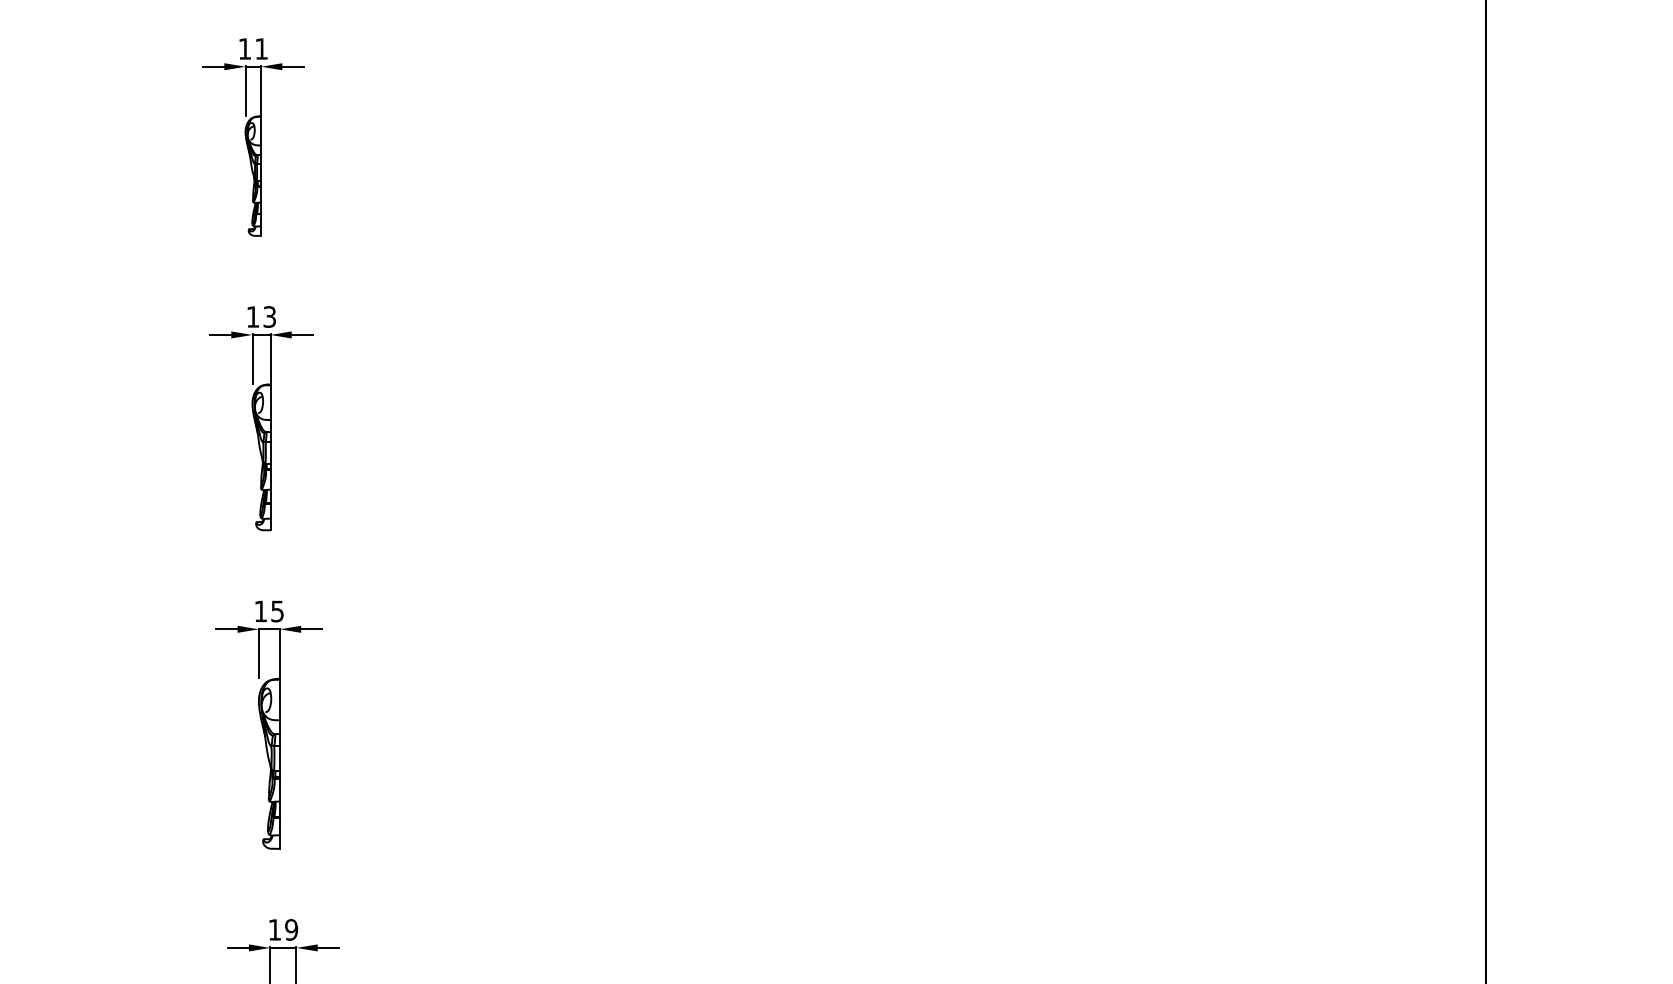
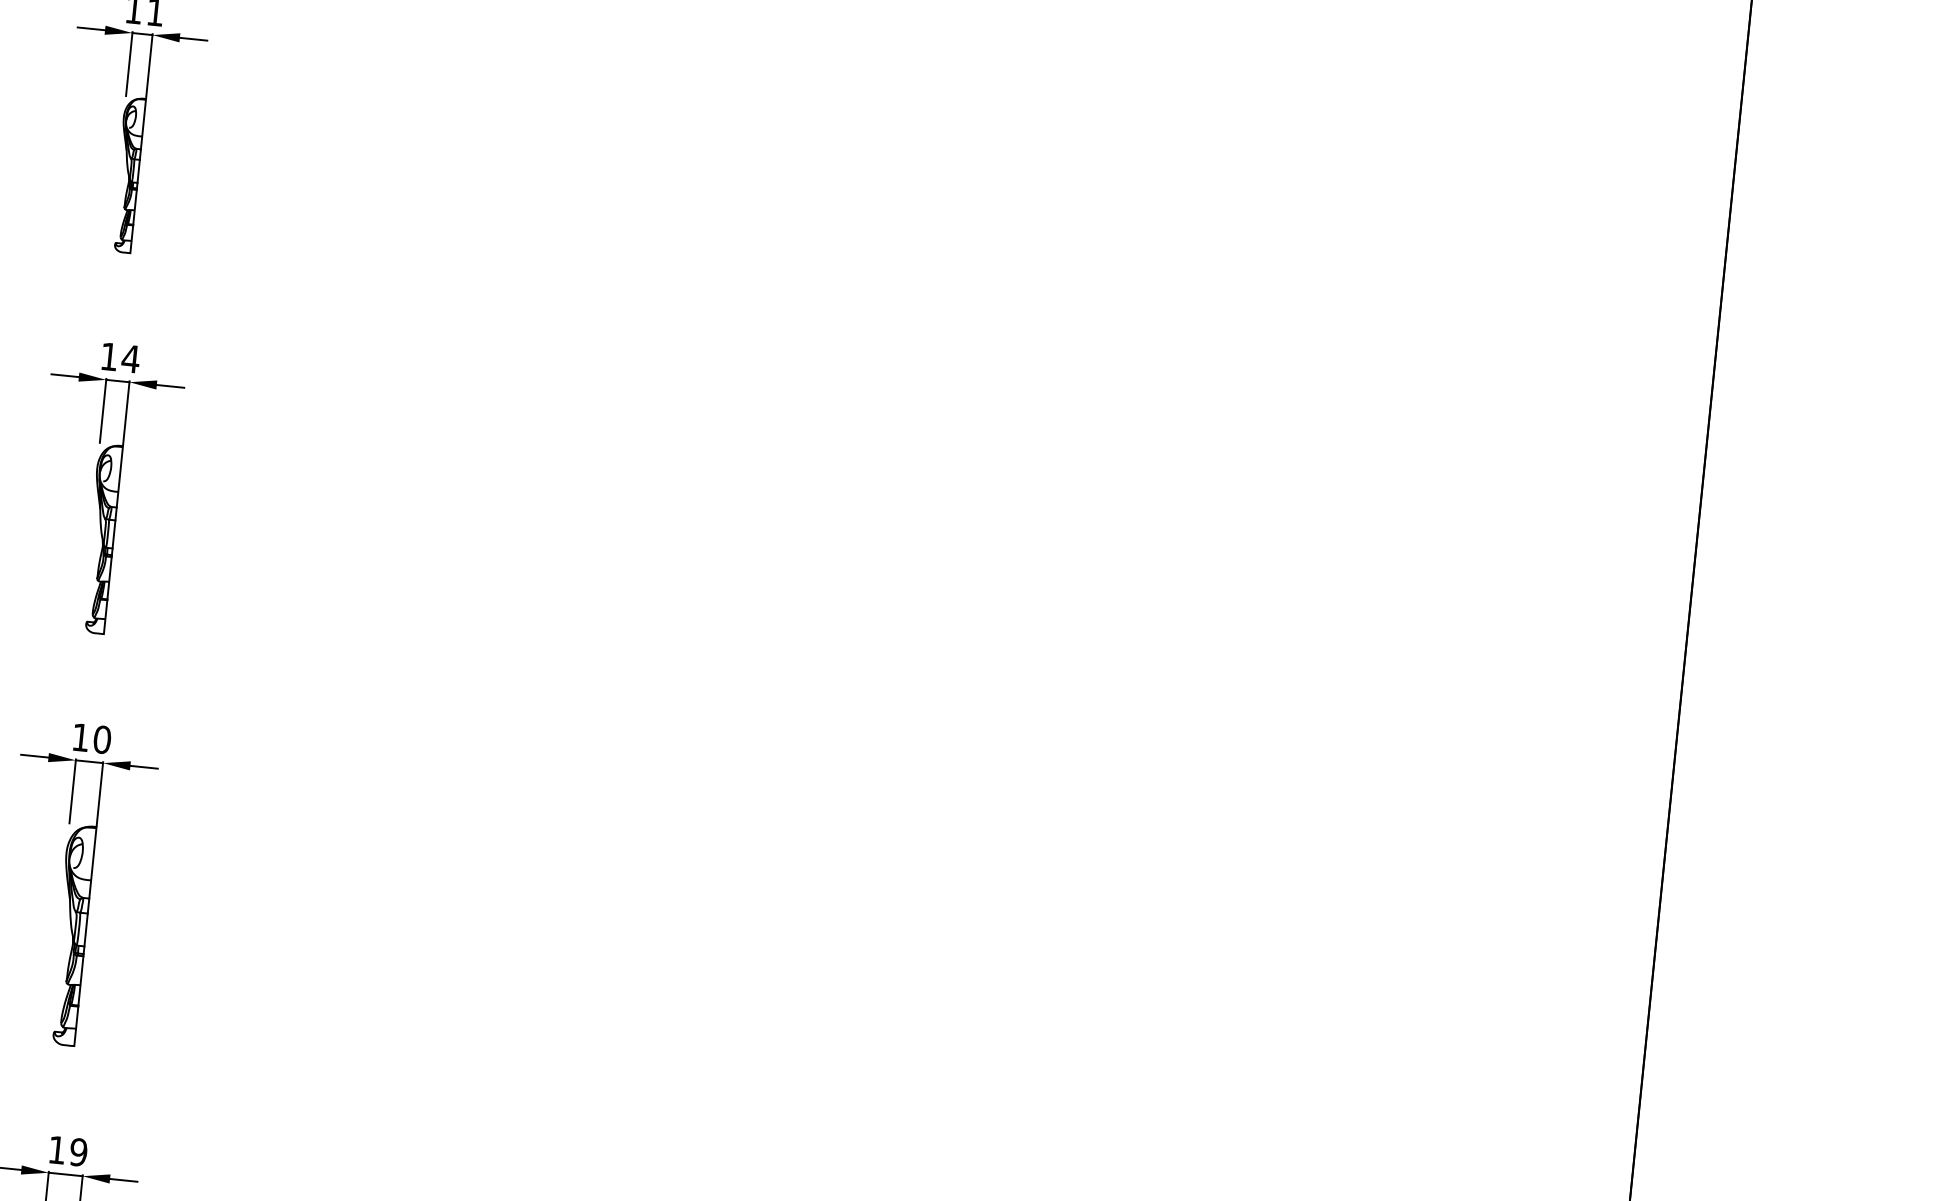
text: (269, 316) -> (130, 358), 13 -> 14
text: (277, 611) -> (102, 739), 15 -> 10

